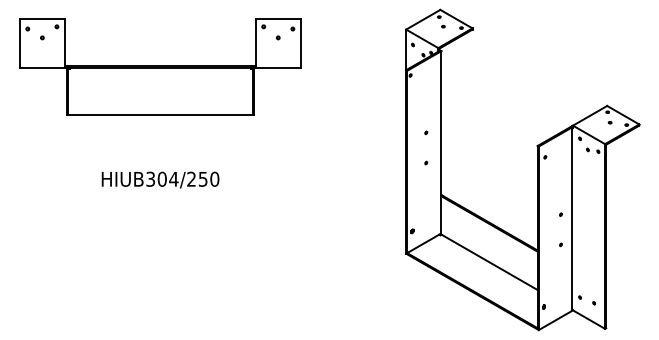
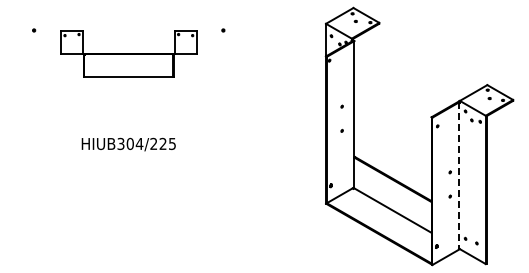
part: (160, 66) -> (128, 53), size x0.6
text: (208, 178) -> (167, 143), HIUB304/250 -> HIUB304/225
line: (572, 219) -> (459, 176), solid -> dashed

